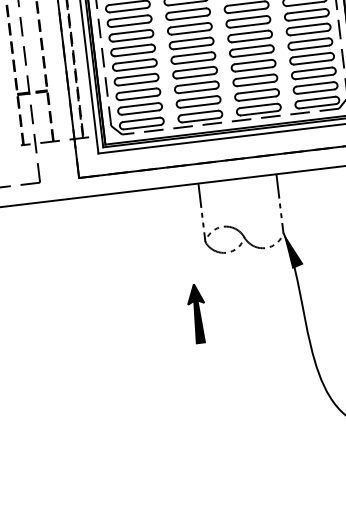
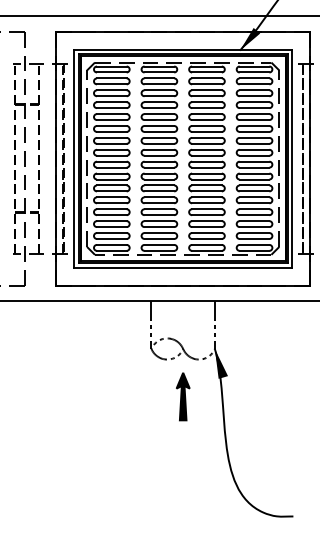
part: (197, 313) -> (183, 396), moved

